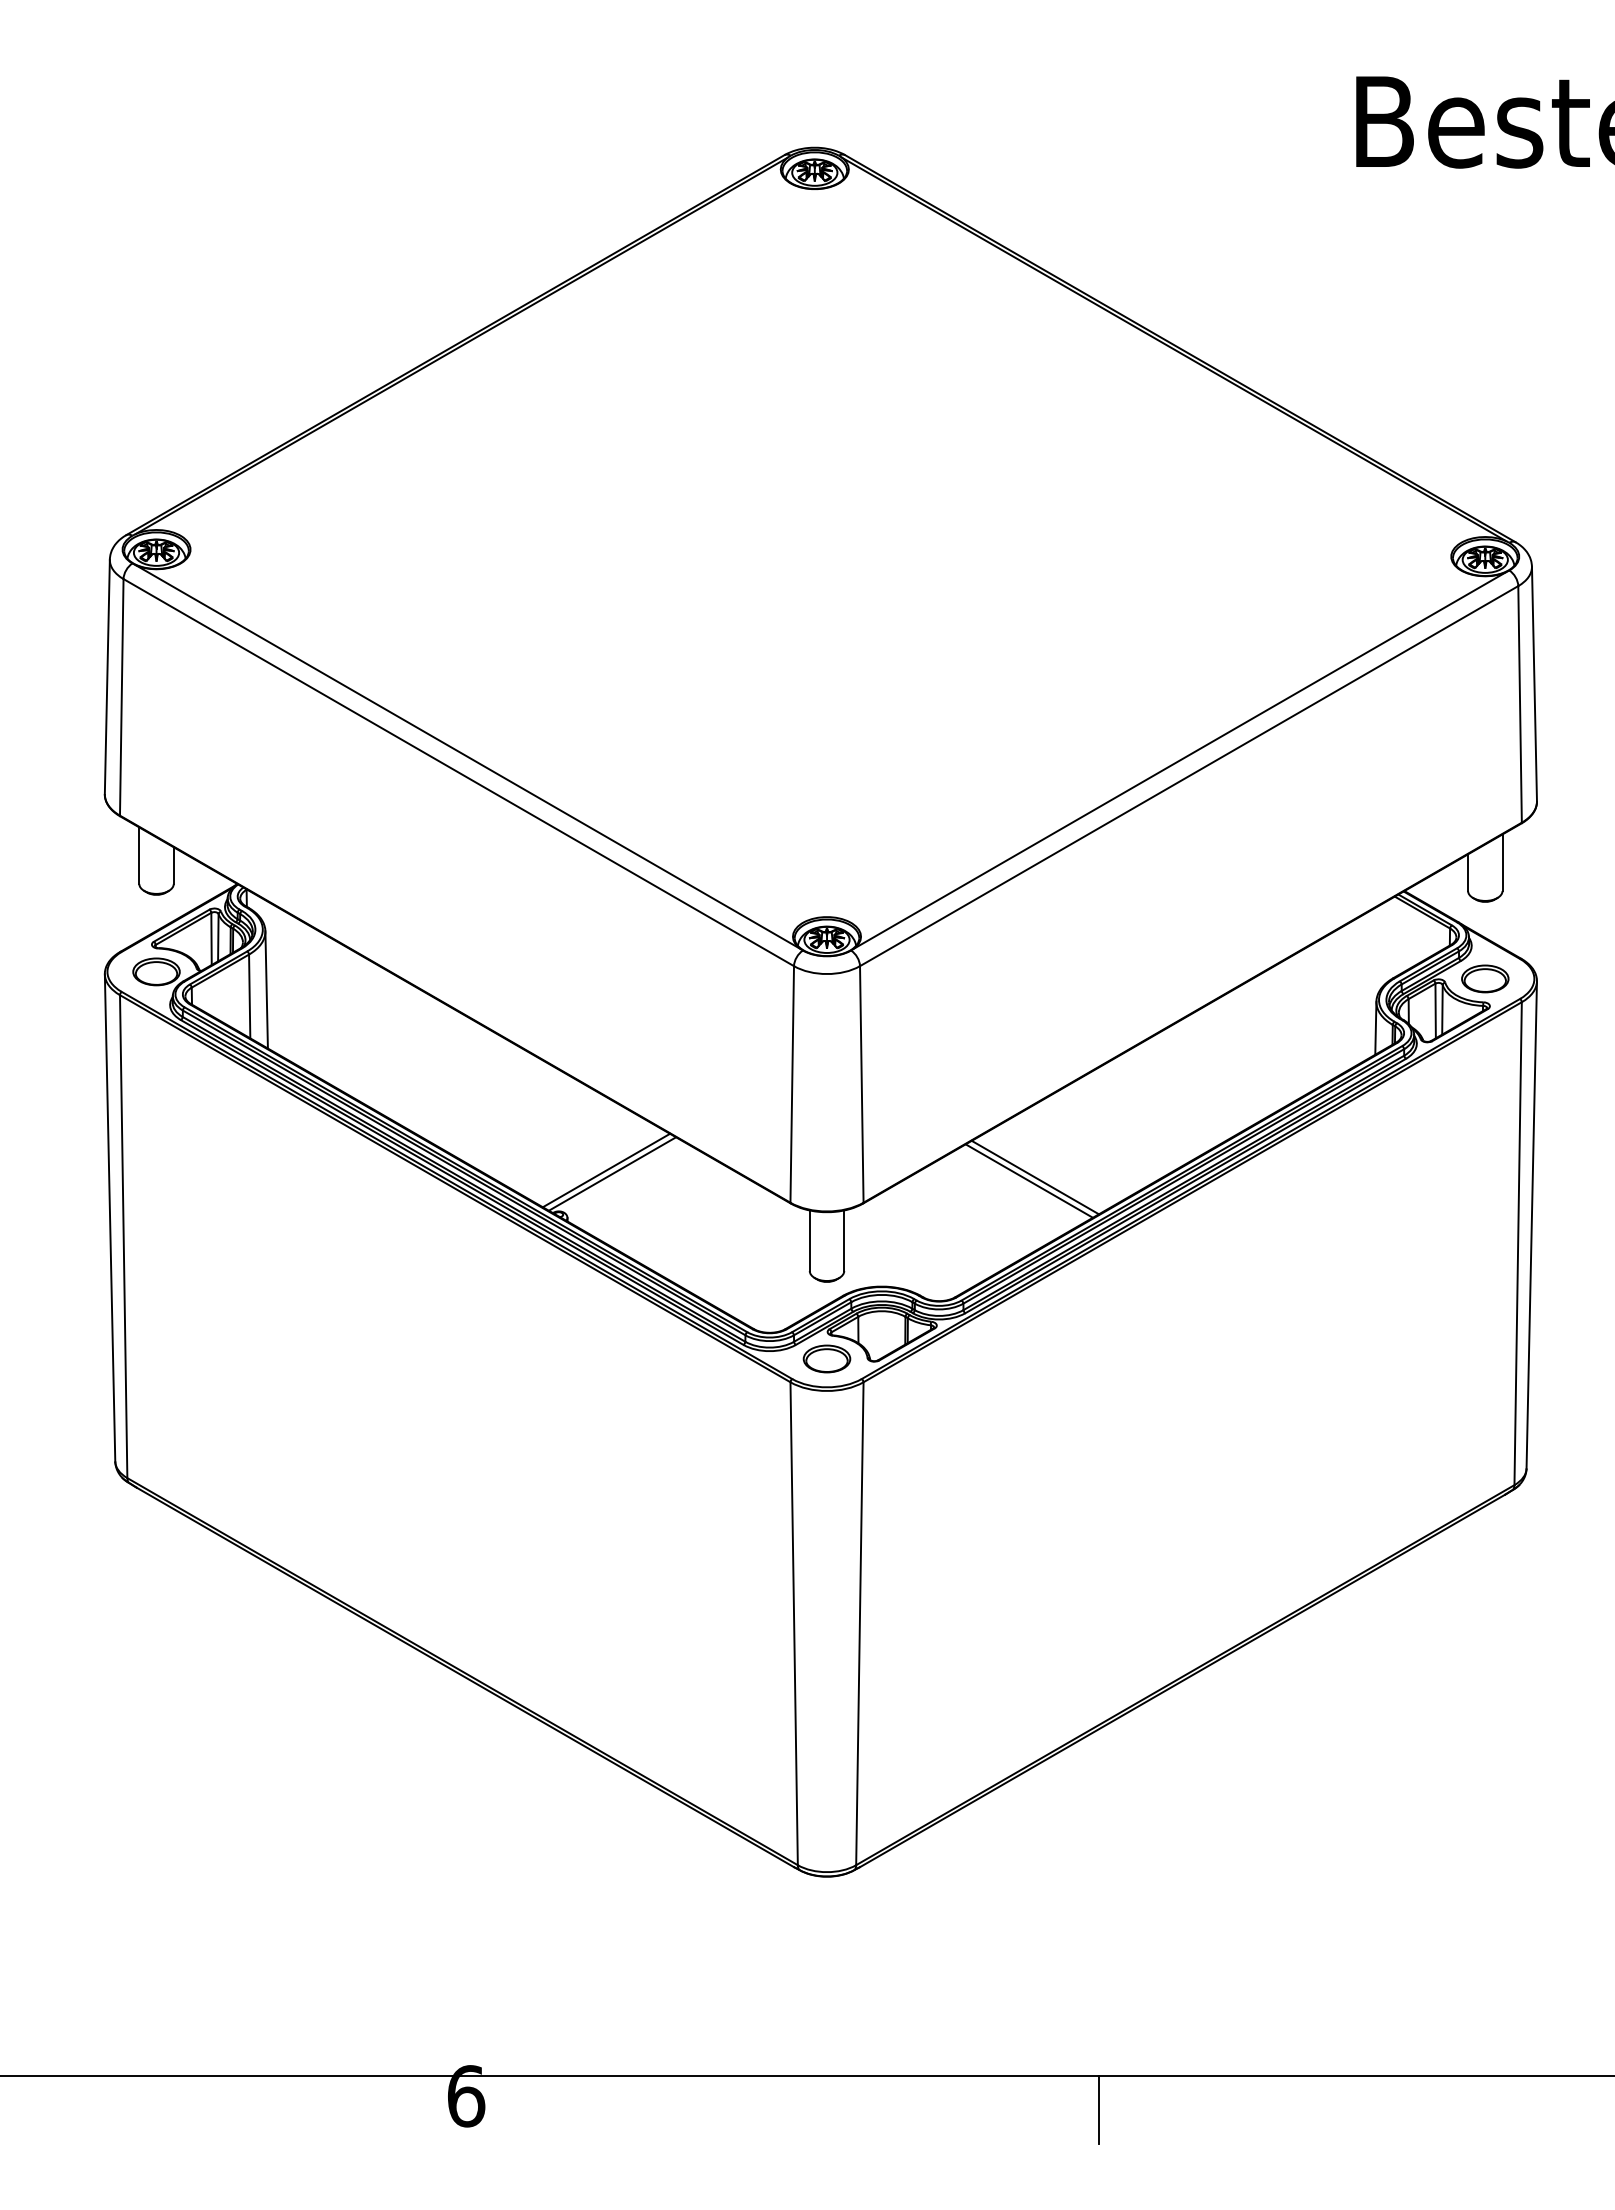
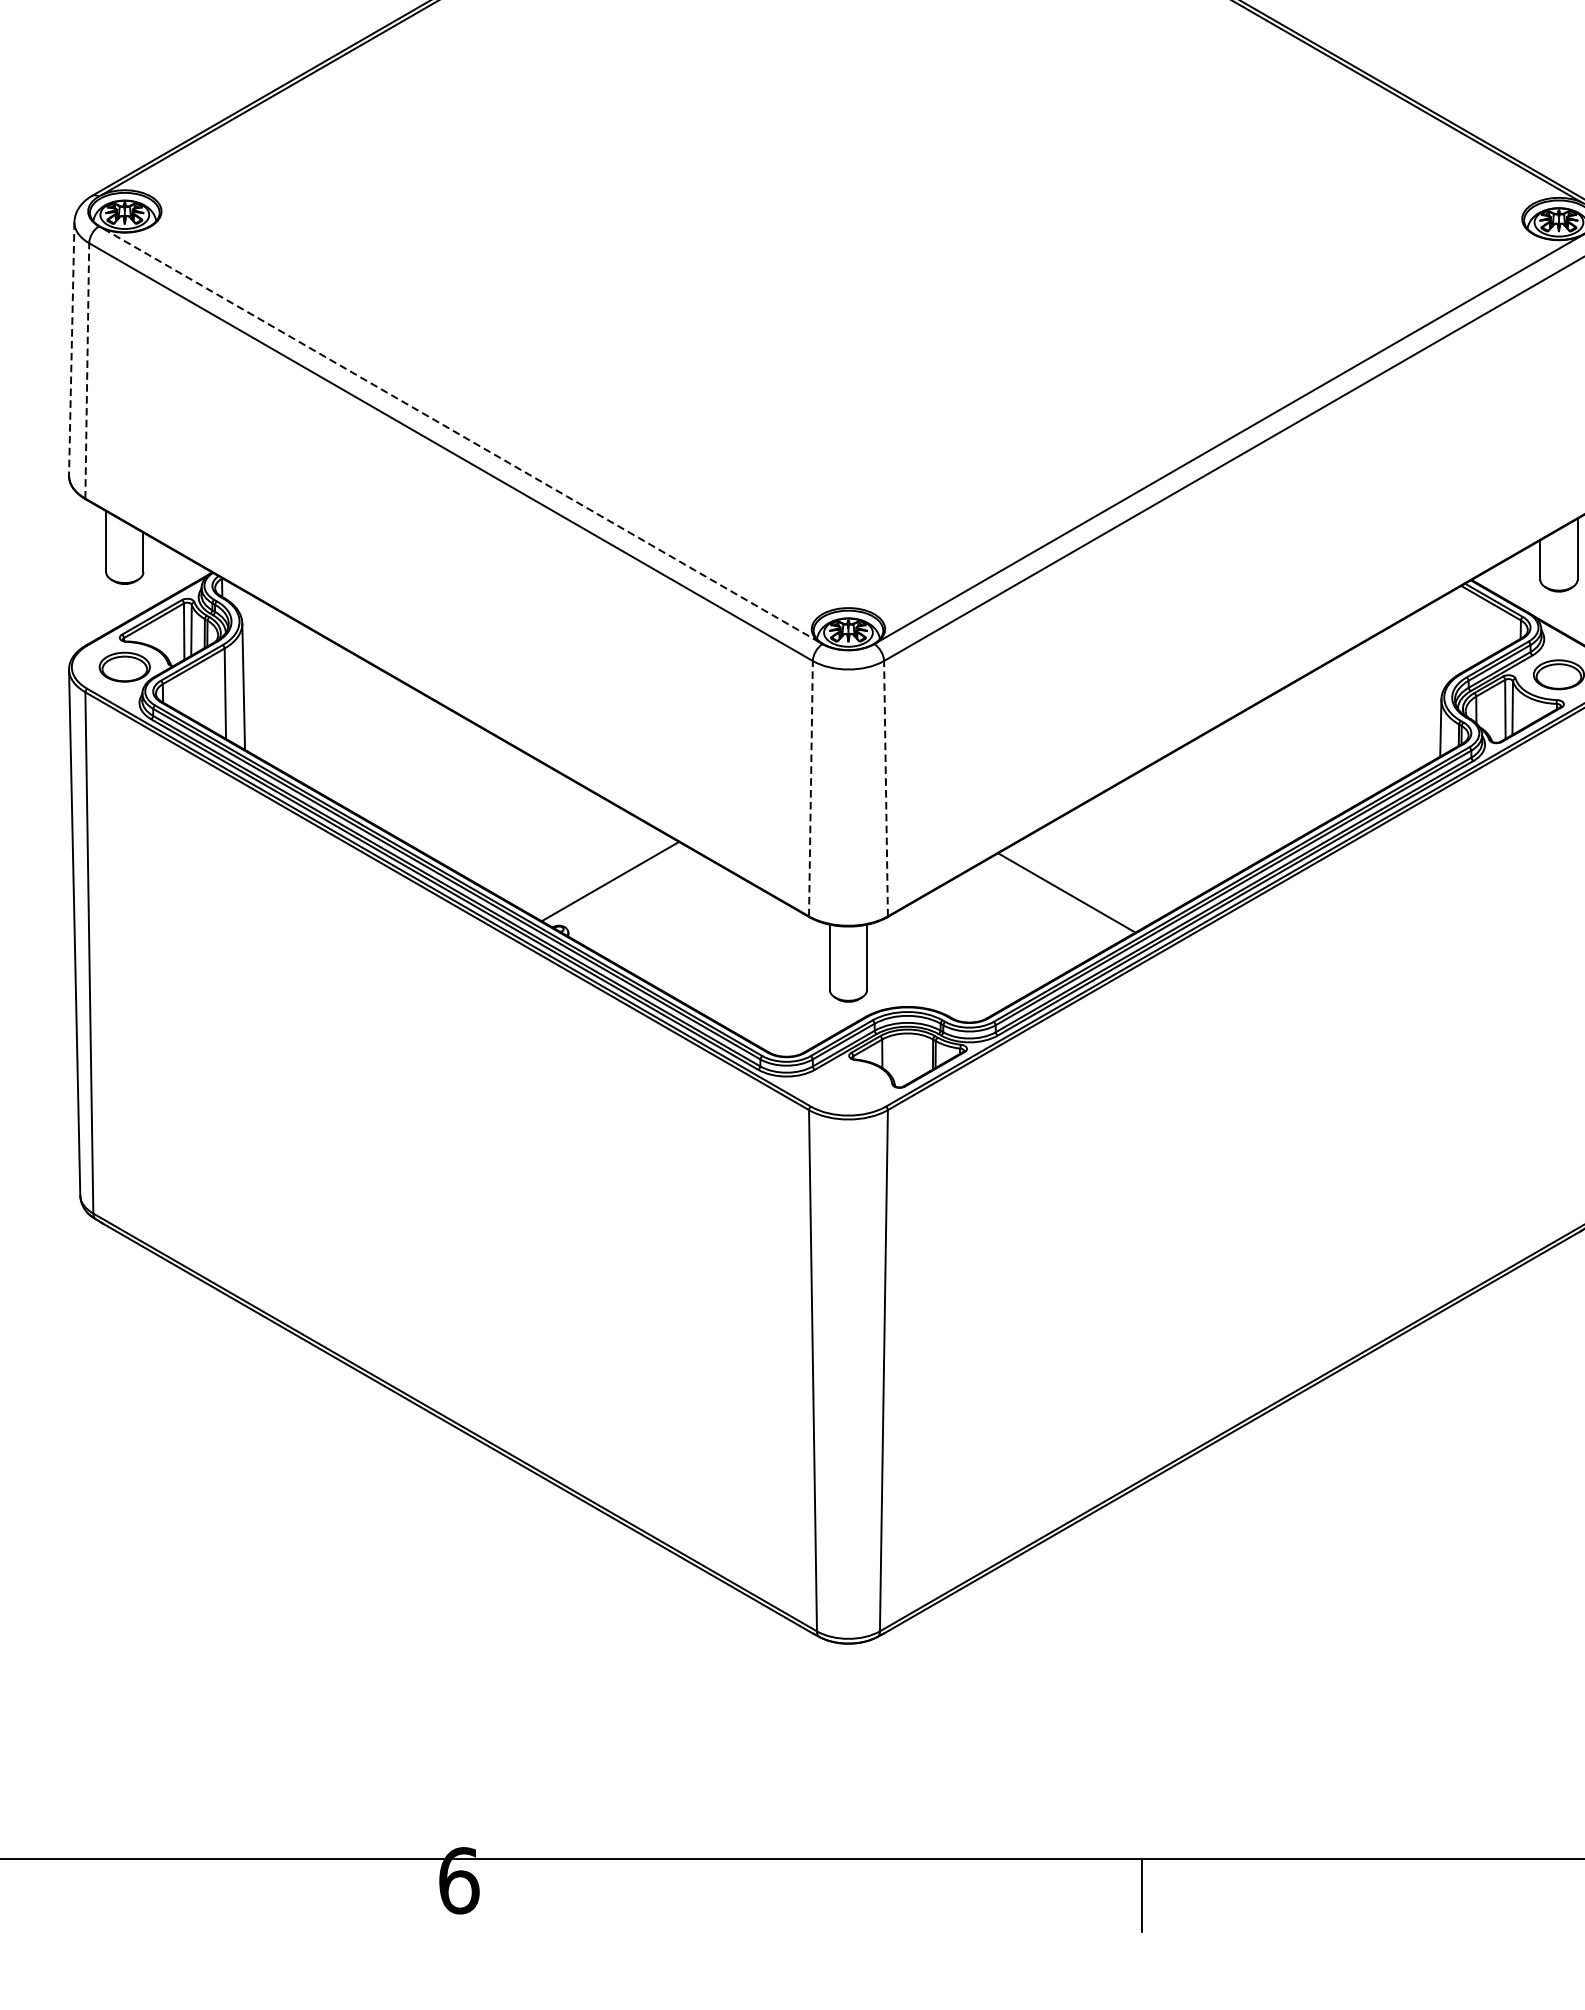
line: (107, 677) -> (71, 349), solid -> dashed
line: (121, 696) -> (87, 369), solid -> dashed
line: (467, 756) -> (460, 434), solid -> dashed
line: (792, 1083) -> (811, 787), solid -> dashed
line: (861, 1083) -> (885, 787), solid -> dashed
line: (612, 1173) -> (616, 884), removed
line: (1034, 1177) -> (1072, 889), removed
part: (826, 1358) -> (847, 1084), removed

